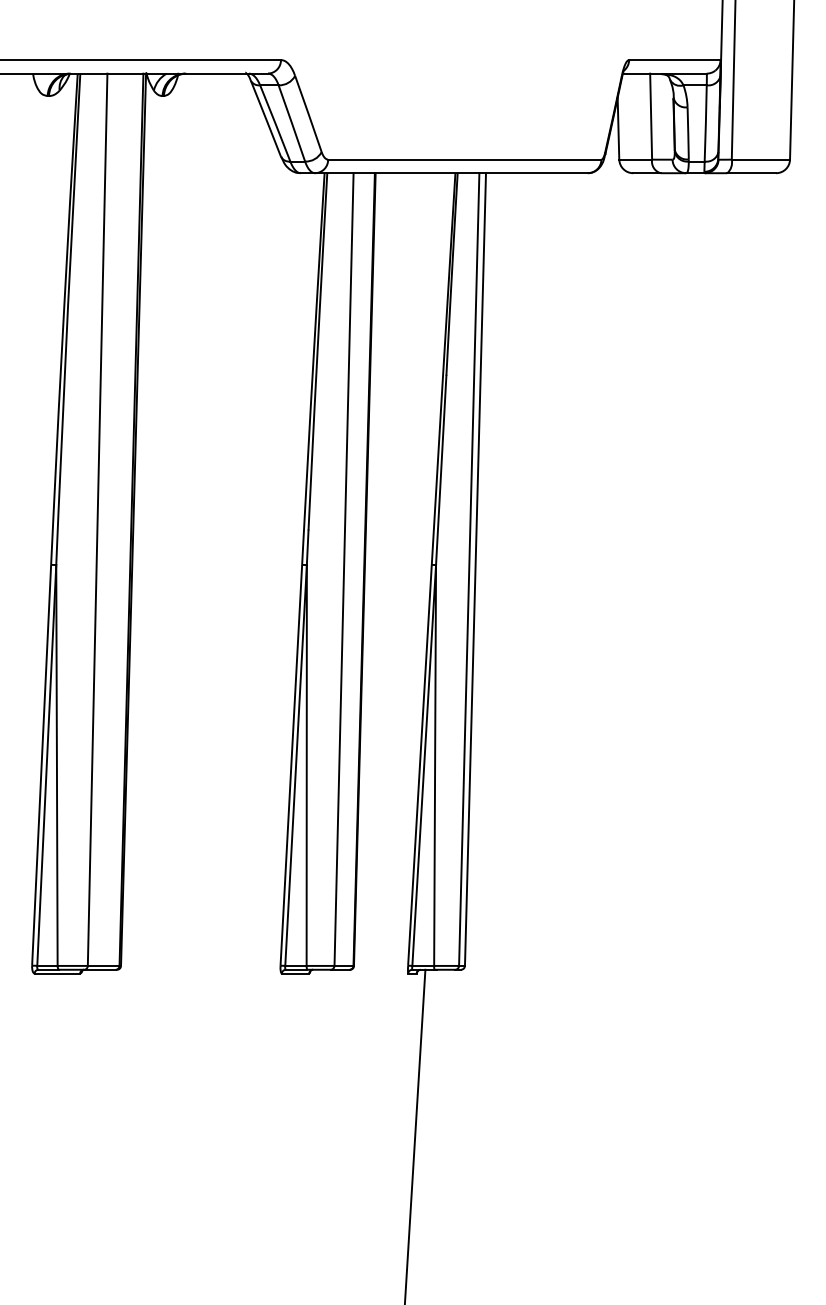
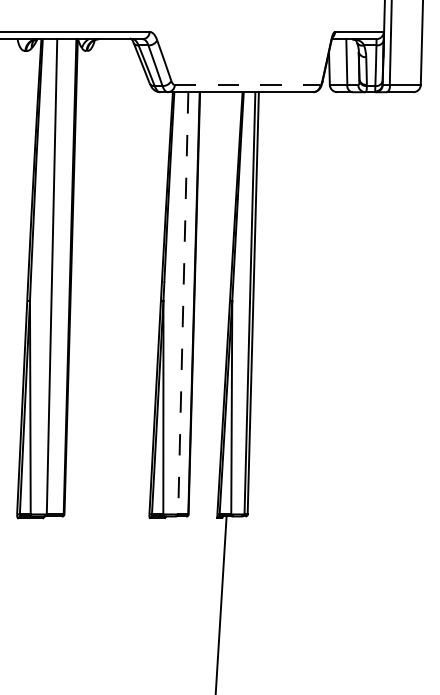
line: (464, 158) -> (247, 84), solid -> dashed
line: (344, 569) -> (183, 303), solid -> dashed

